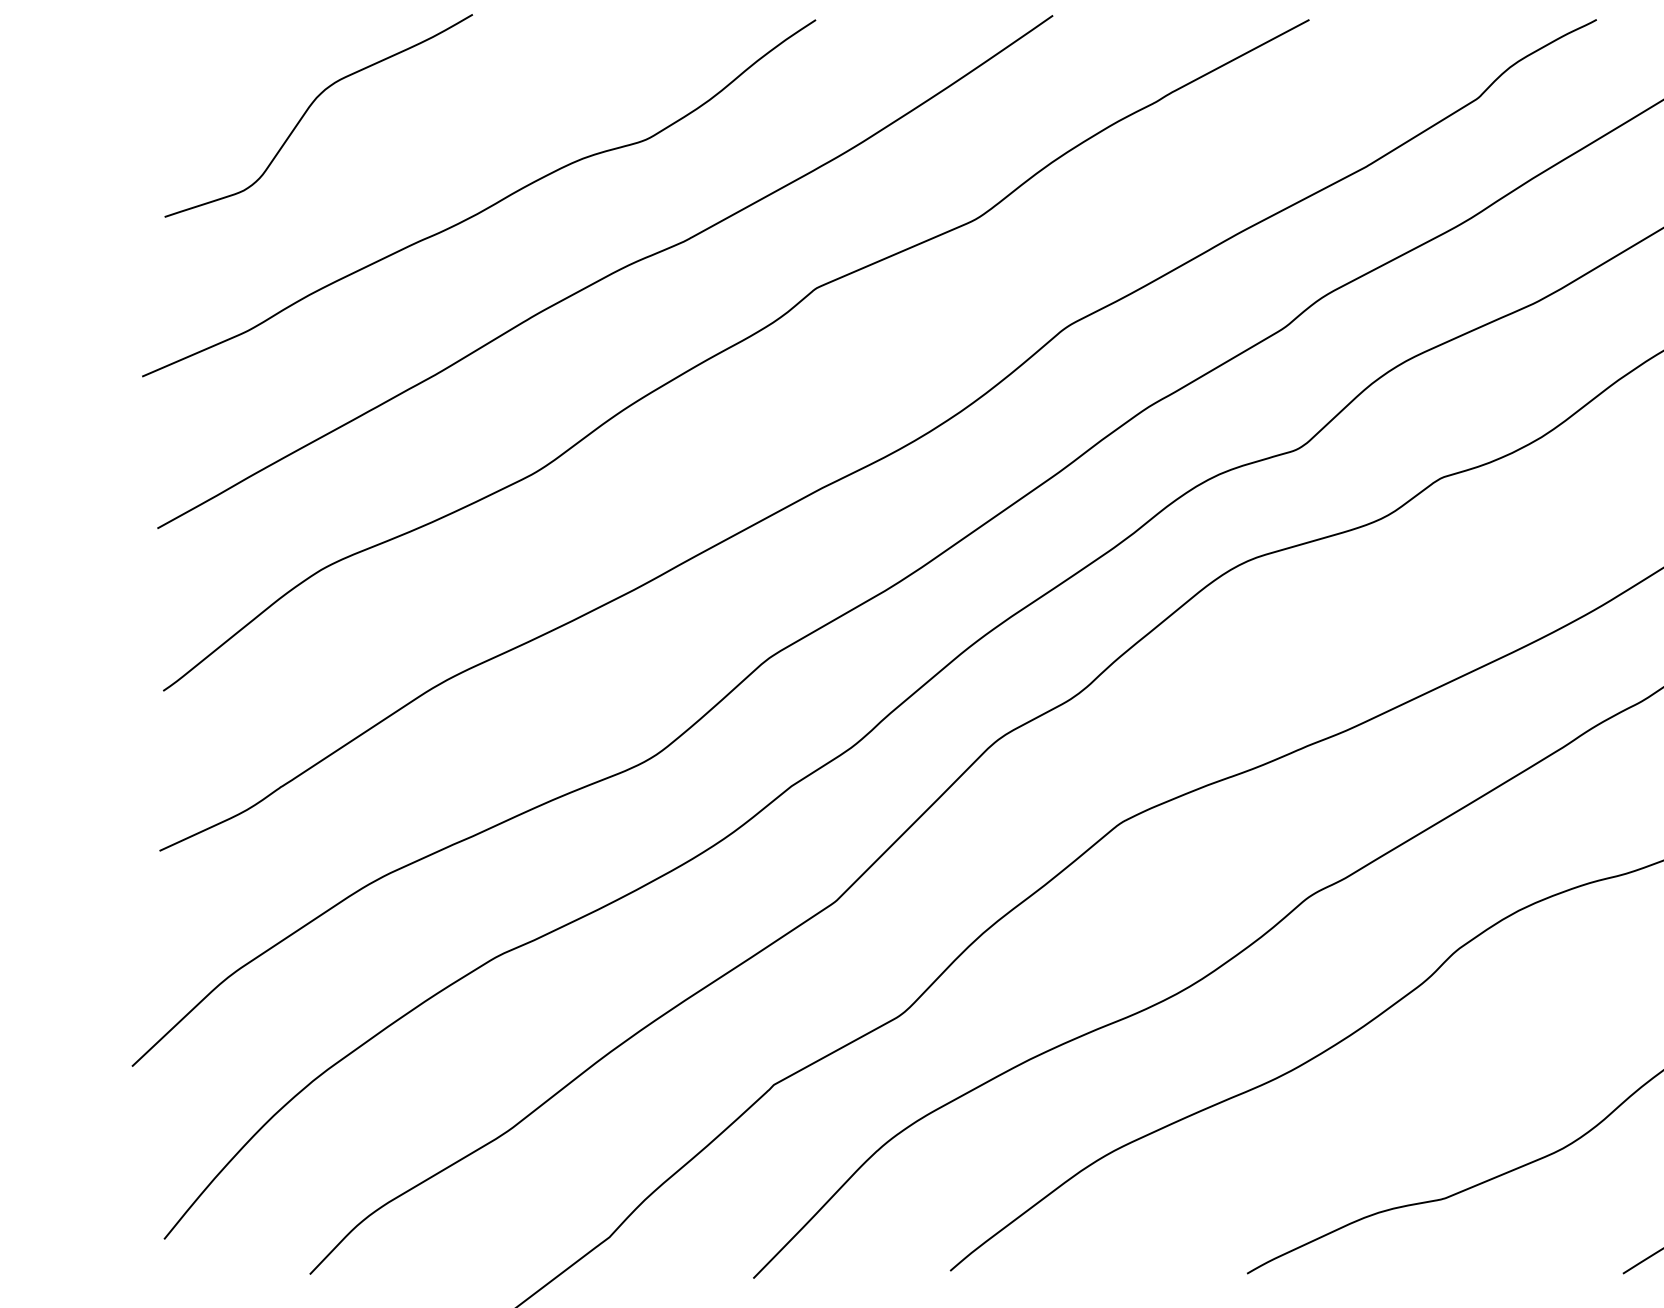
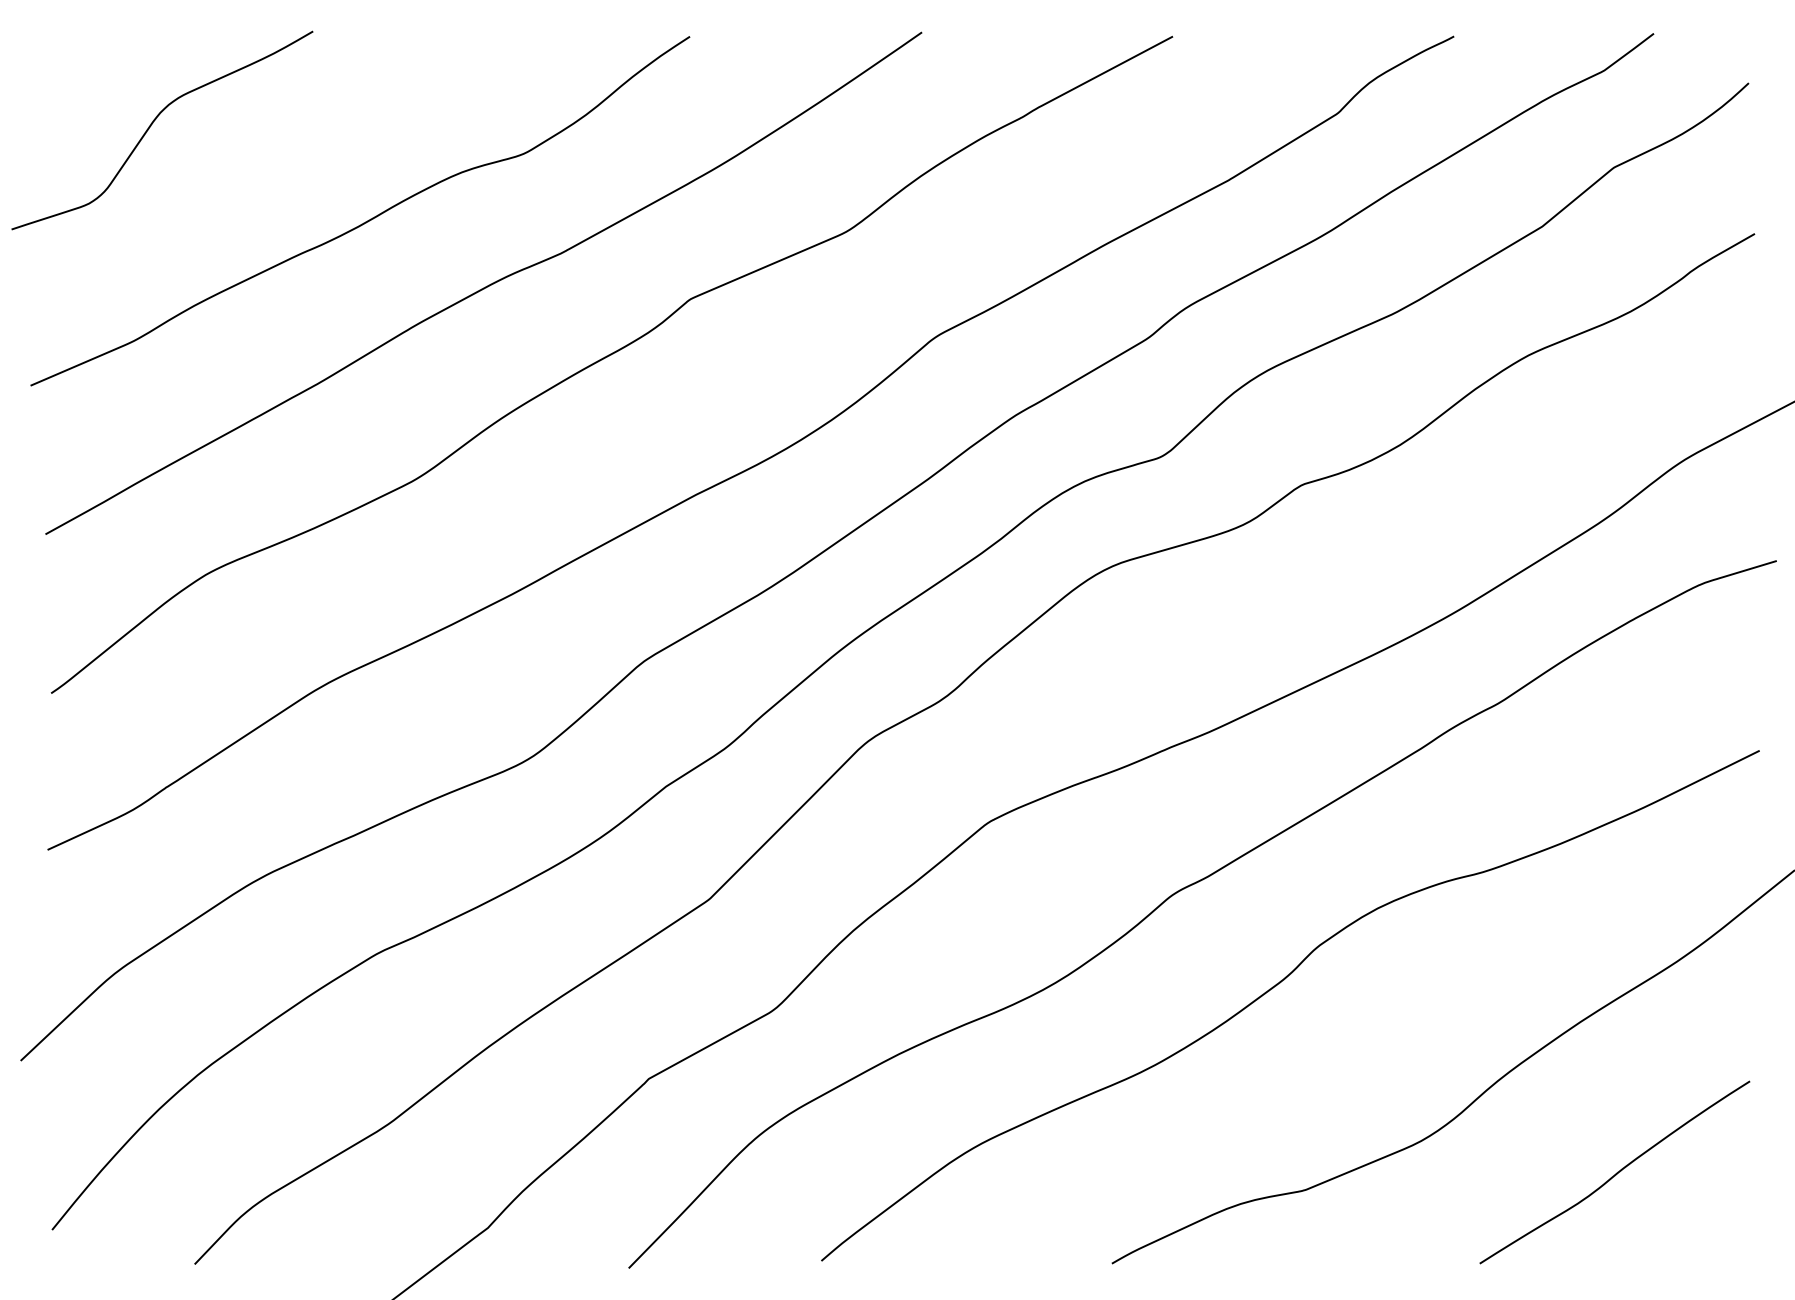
curve: (309, 108) -> (153, 123), moved

